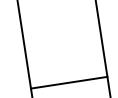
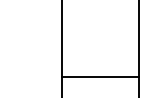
line: (69, 82) -> (100, 76), moved

